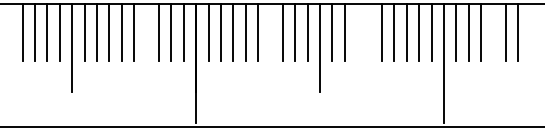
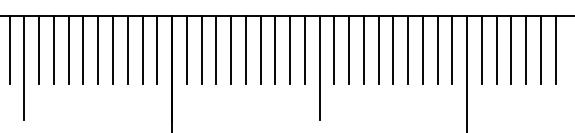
line: (146, 31) -> (112, 48), added
line: (270, 31) -> (260, 48), added
line: (357, 31) -> (364, 48), added
line: (369, 31) -> (378, 48), added
line: (493, 31) -> (526, 48), added

